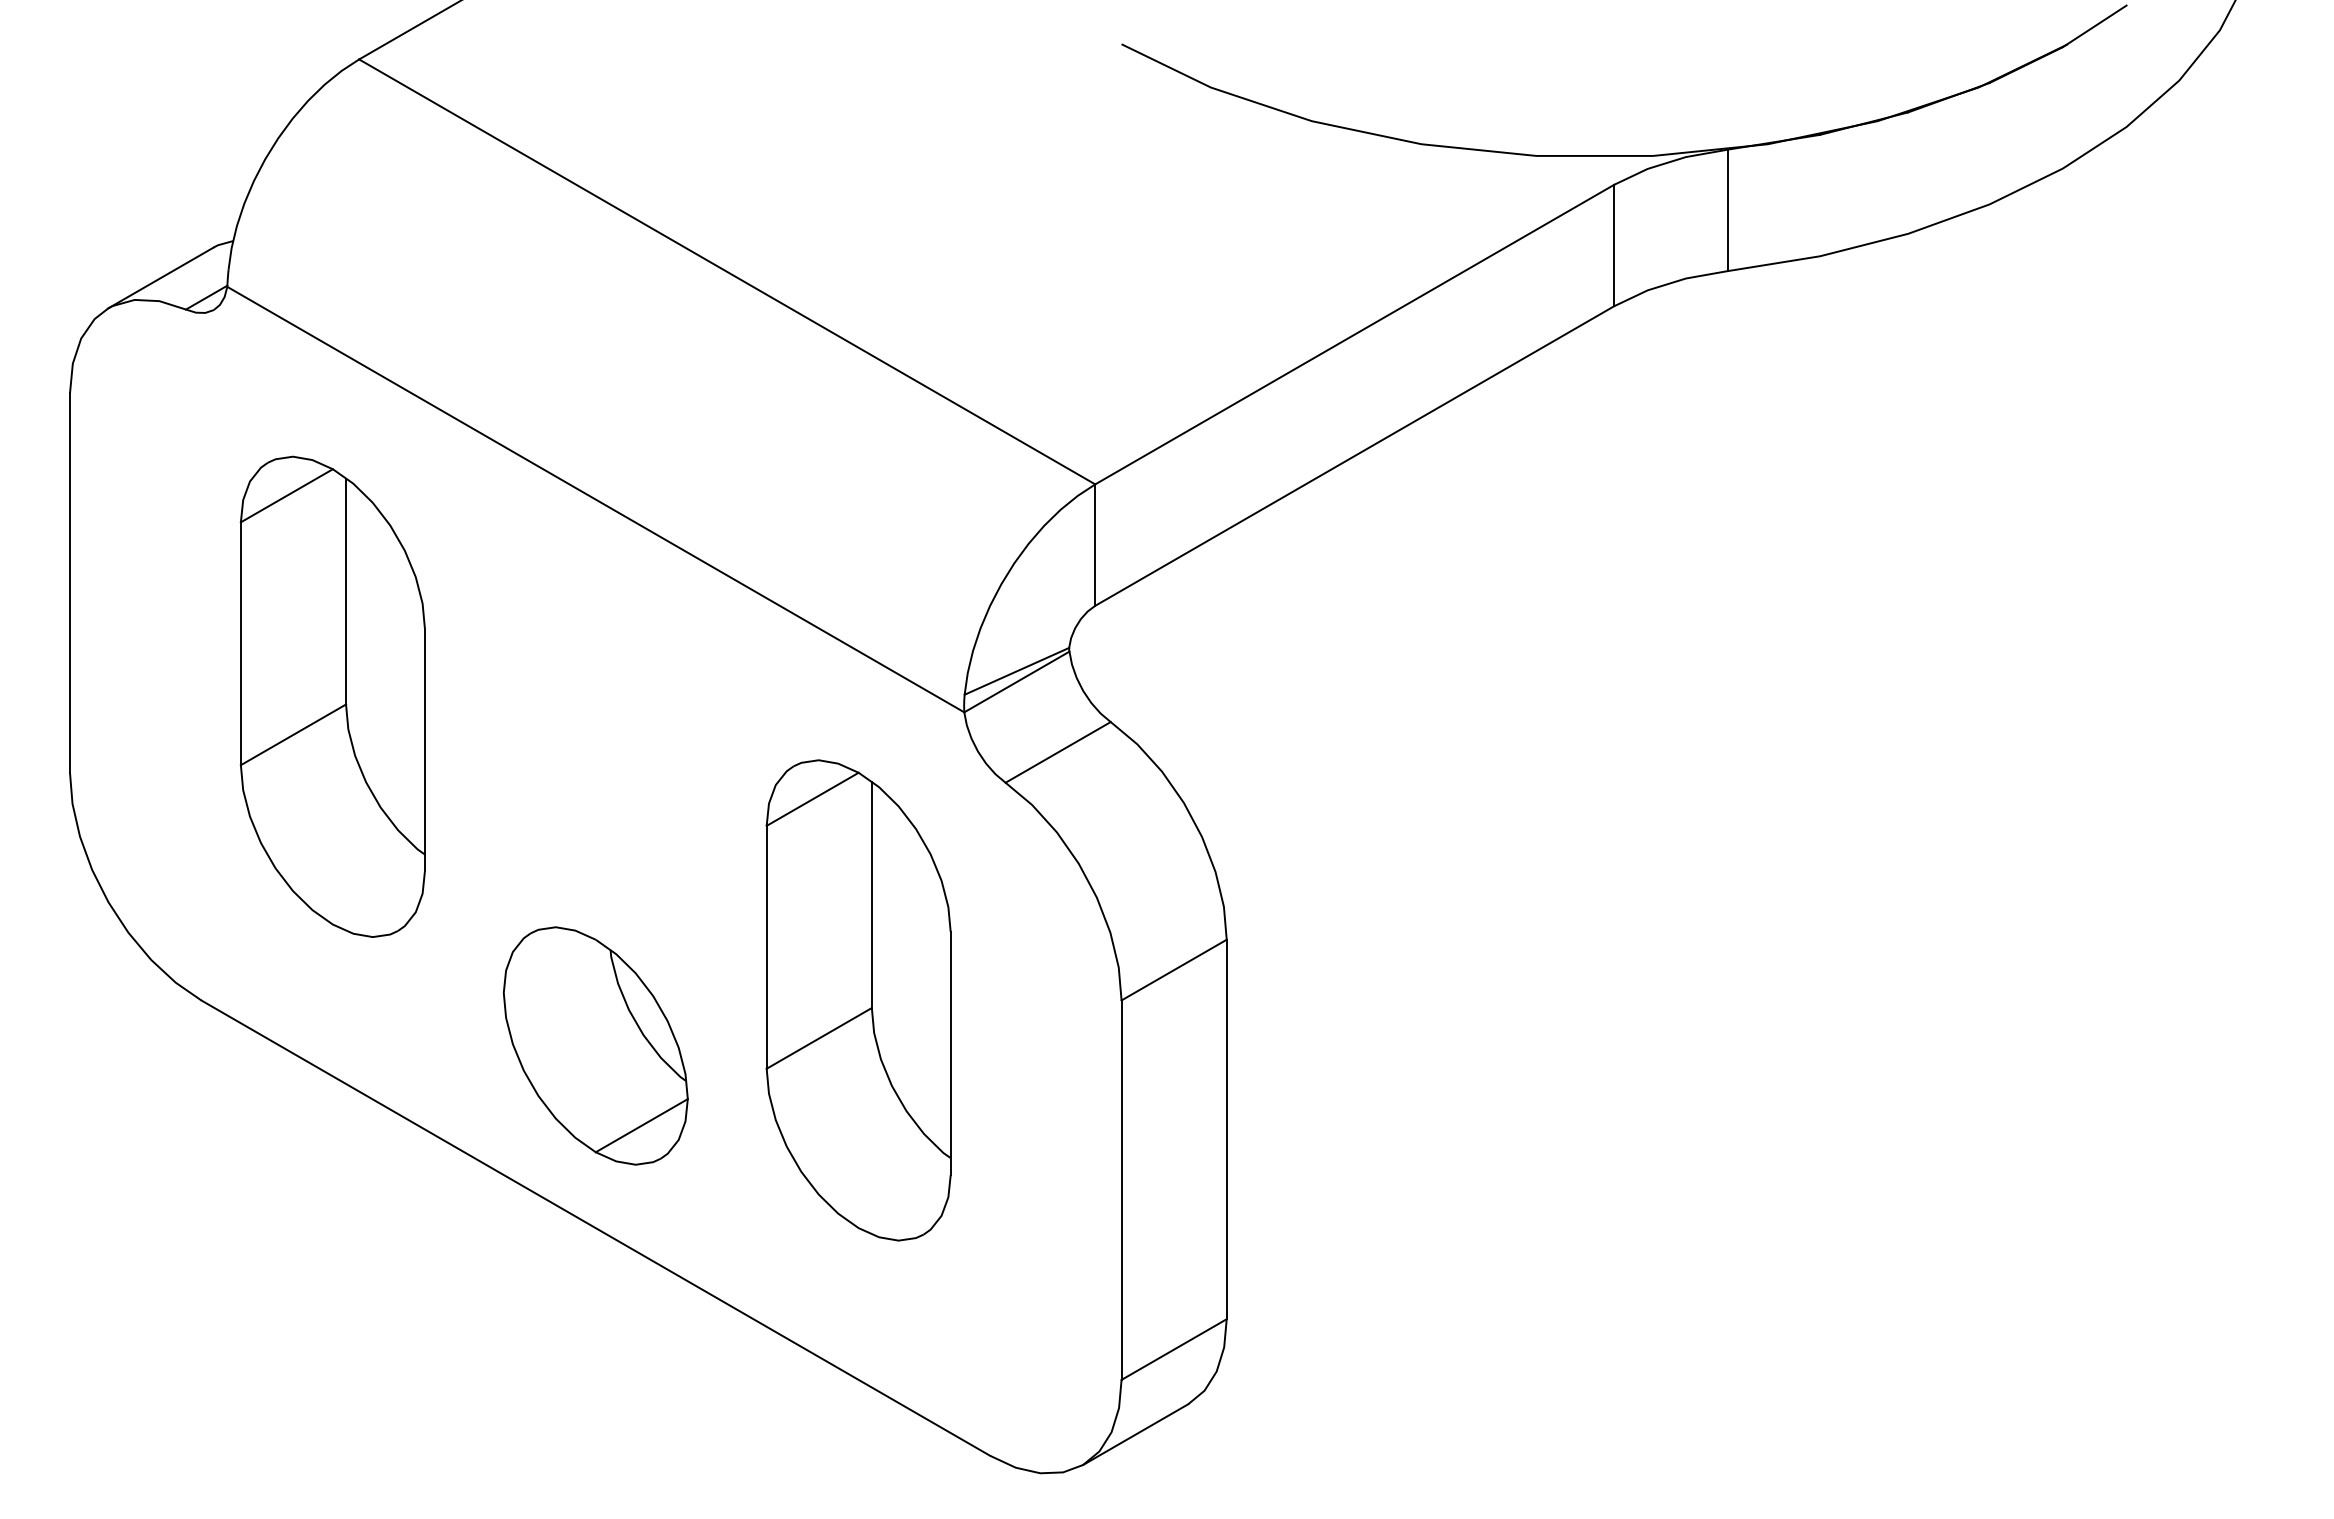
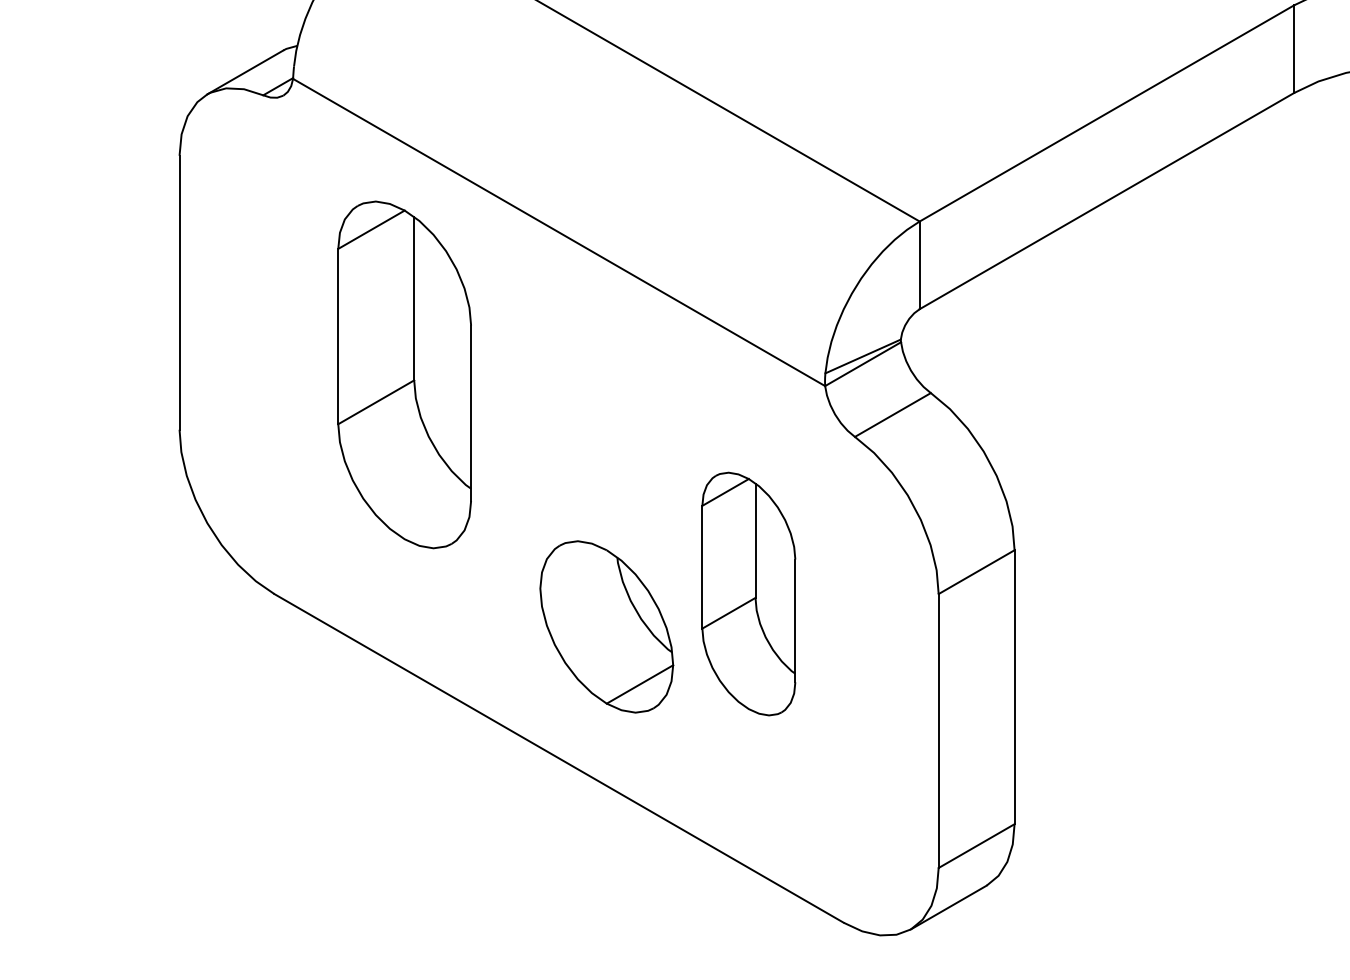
part: (332, 696) -> (404, 374), moved
part: (858, 1000) -> (748, 594), size x0.7
part: (595, 1045) -> (606, 626), moved

